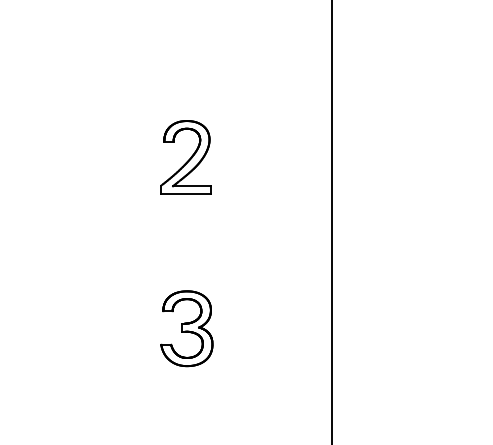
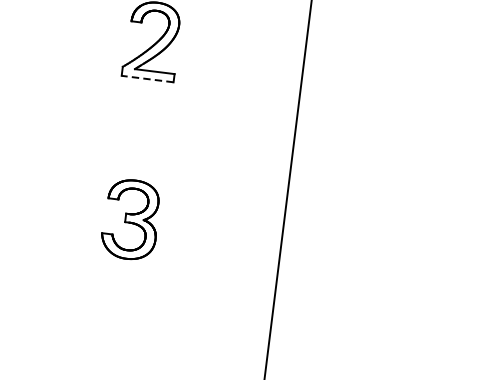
line: (186, 194) -> (147, 79), solid -> dashed

